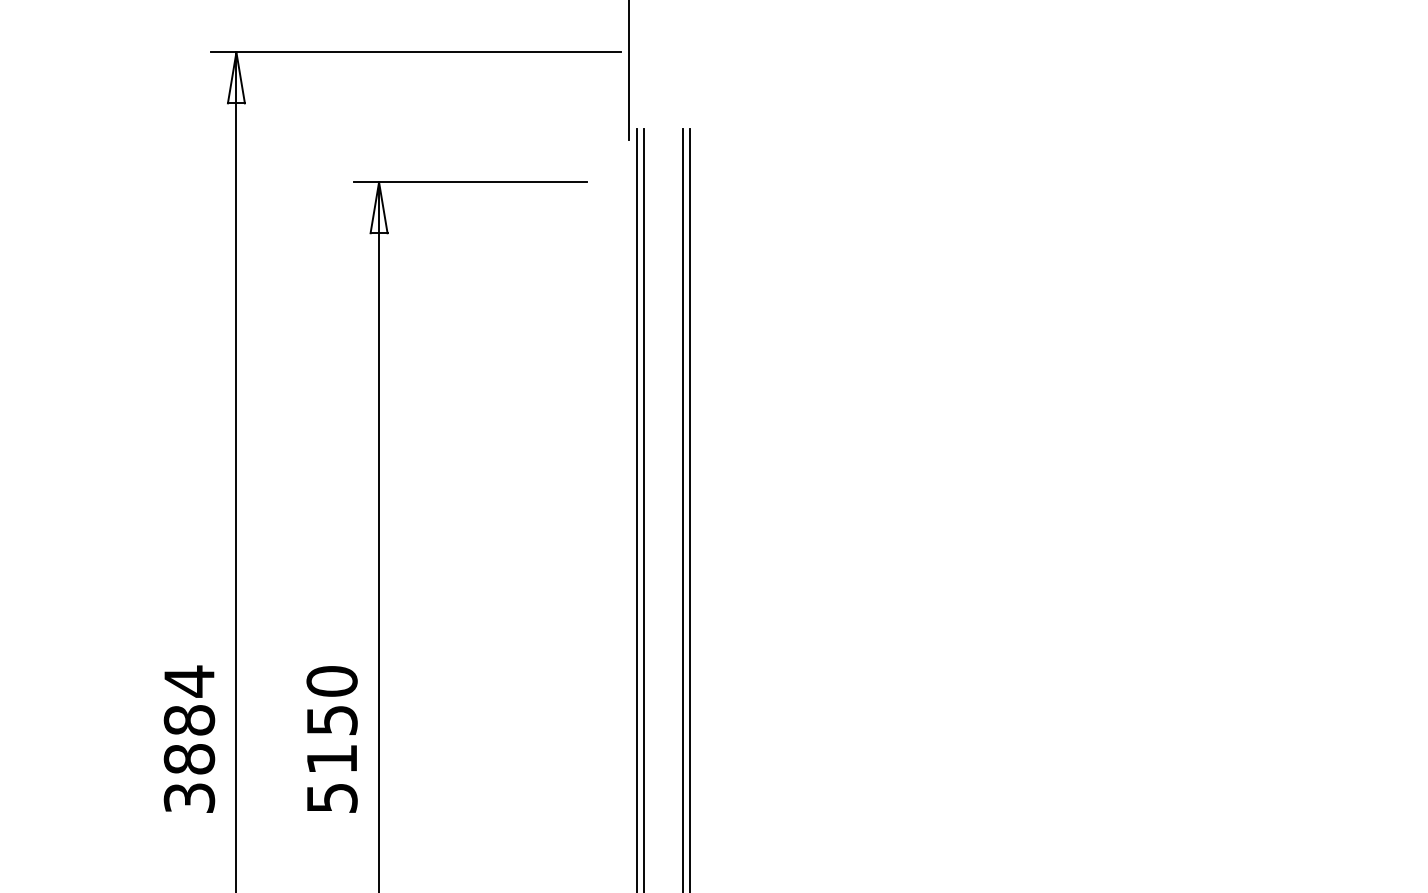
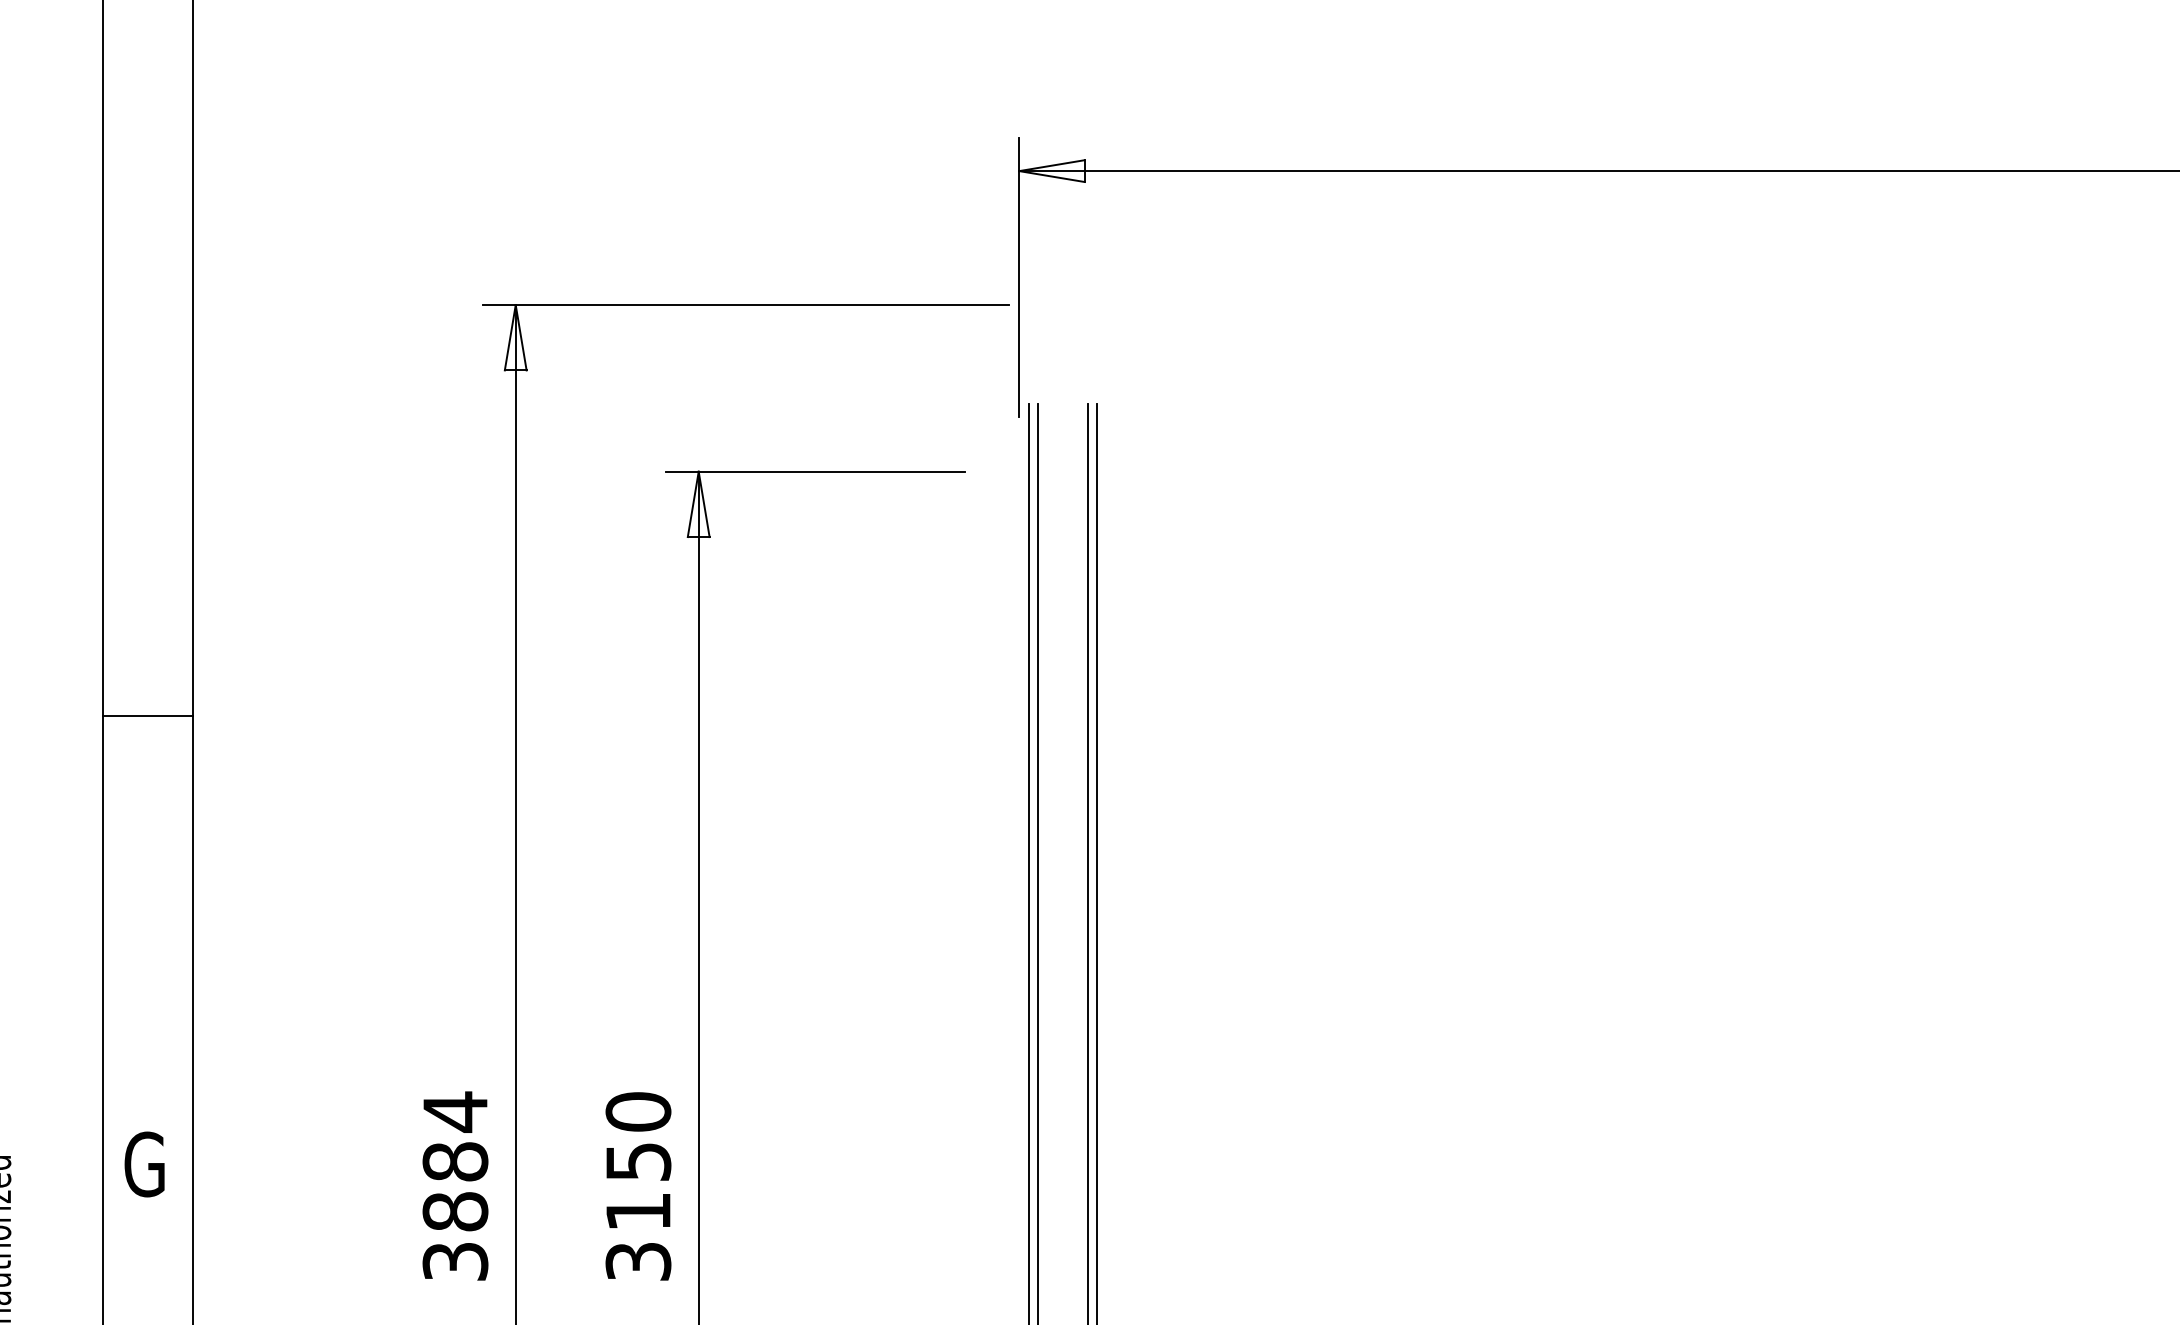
text: (331, 798) -> (637, 1261), 5150 -> 3150

